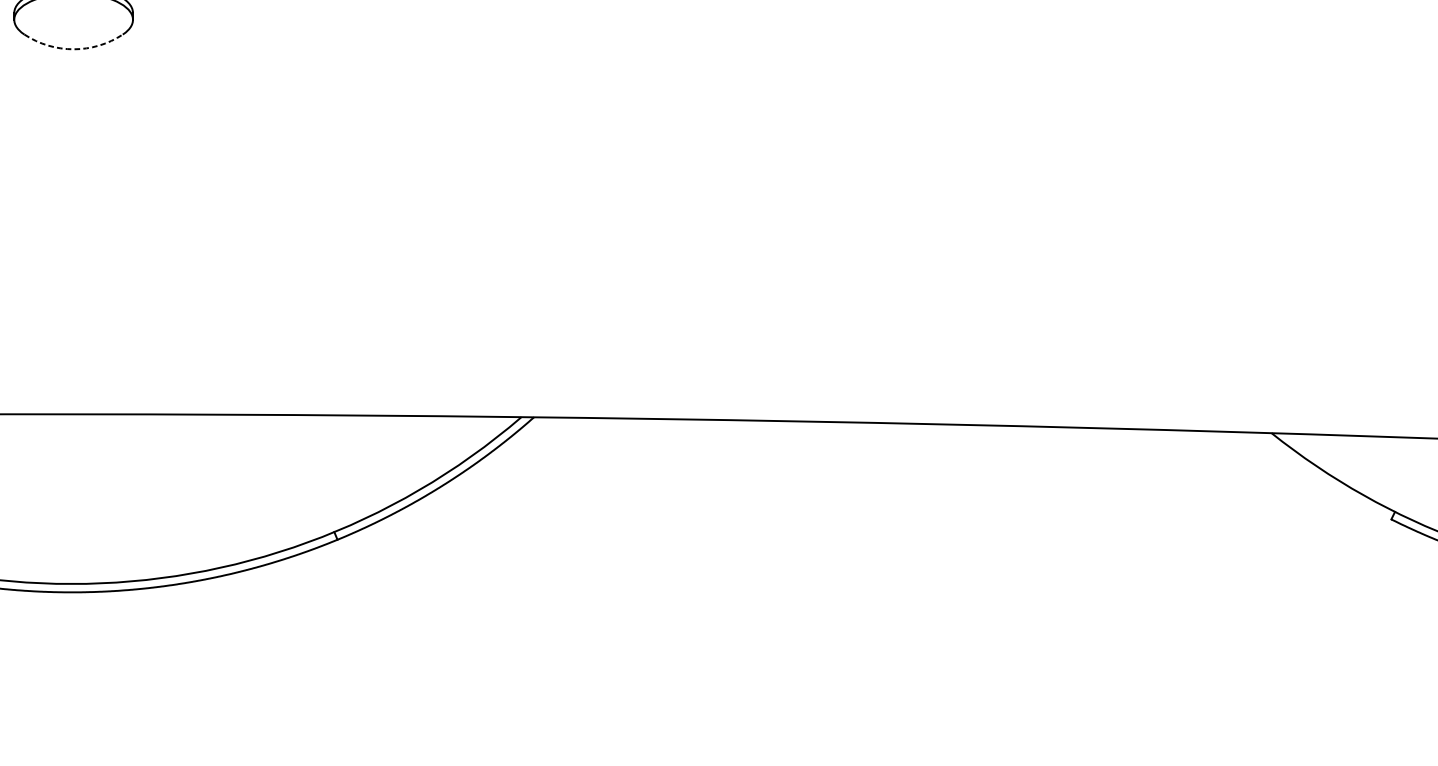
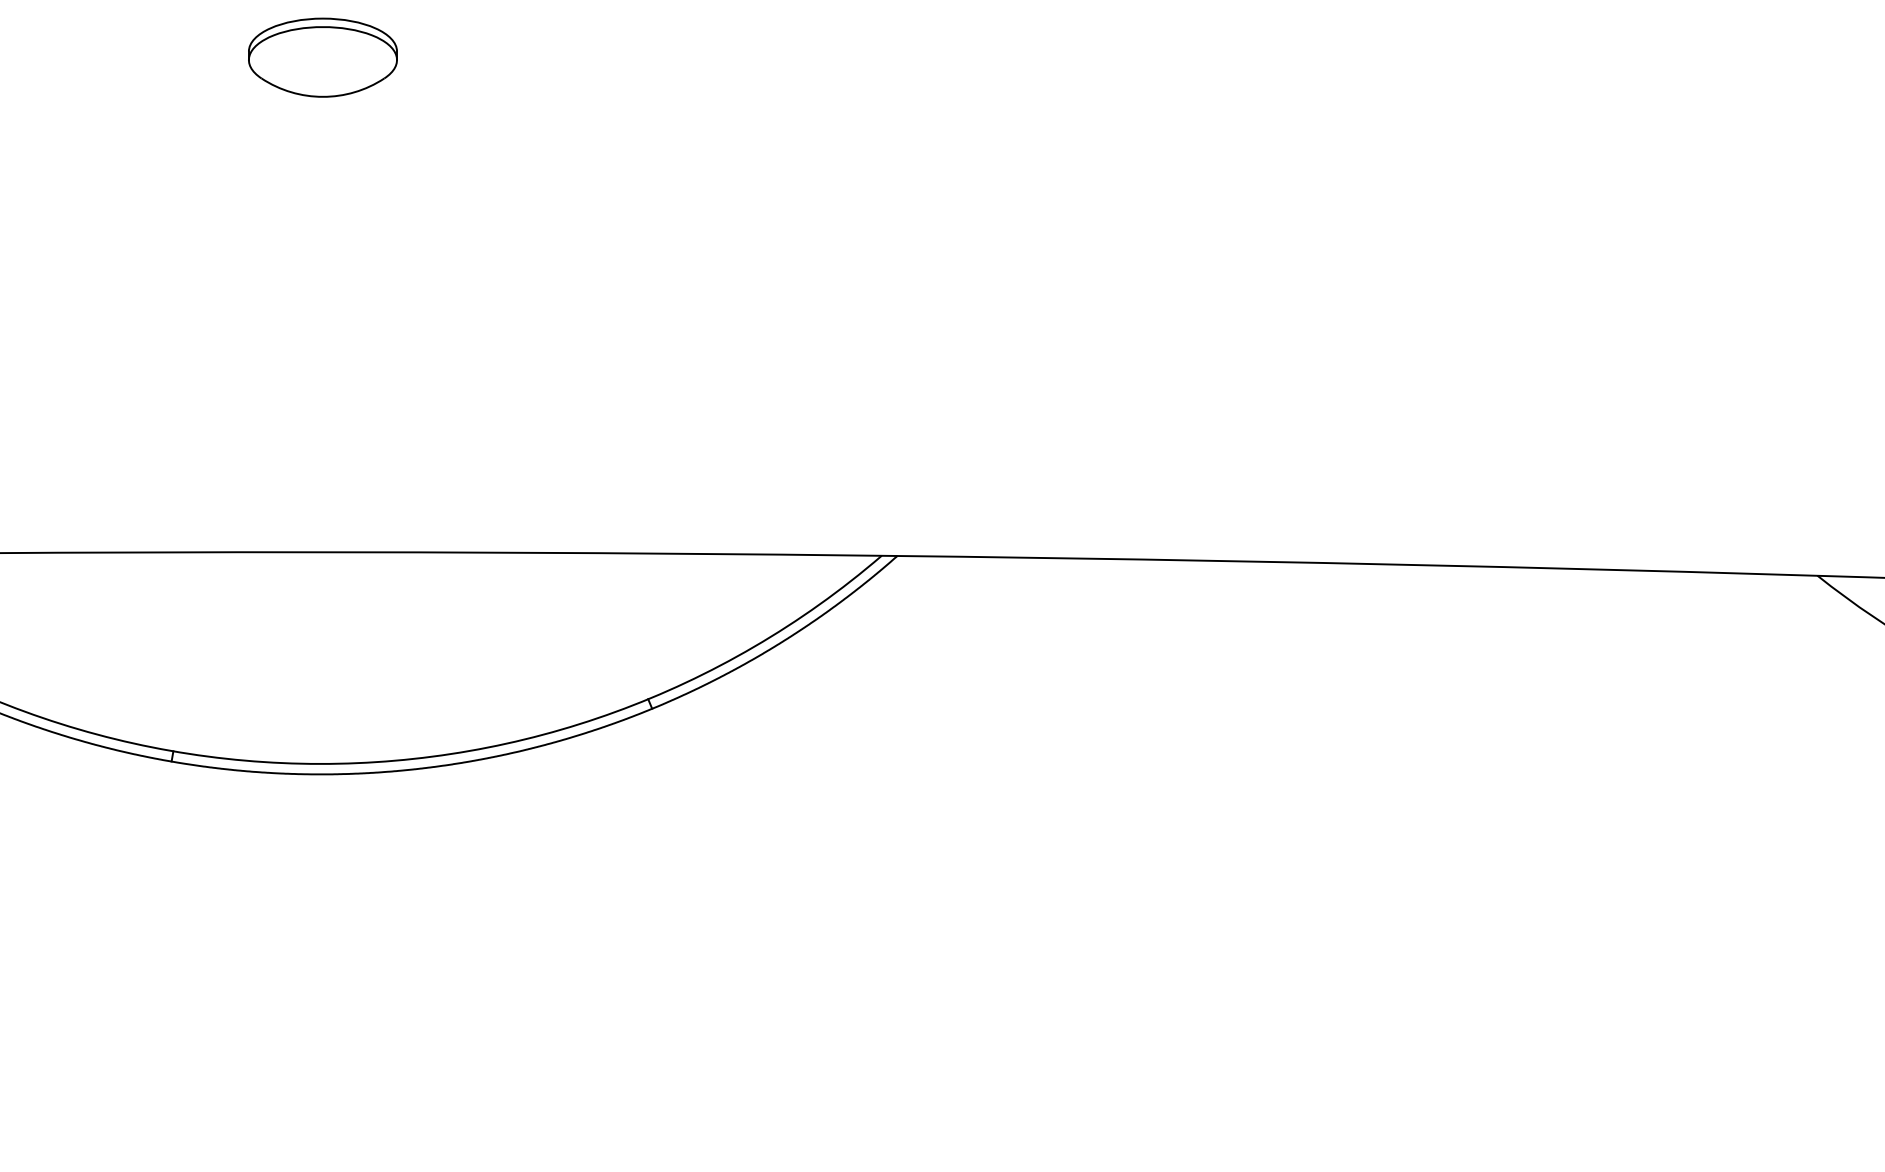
arc: (73, 49) -> (322, 96), dashed -> solid

